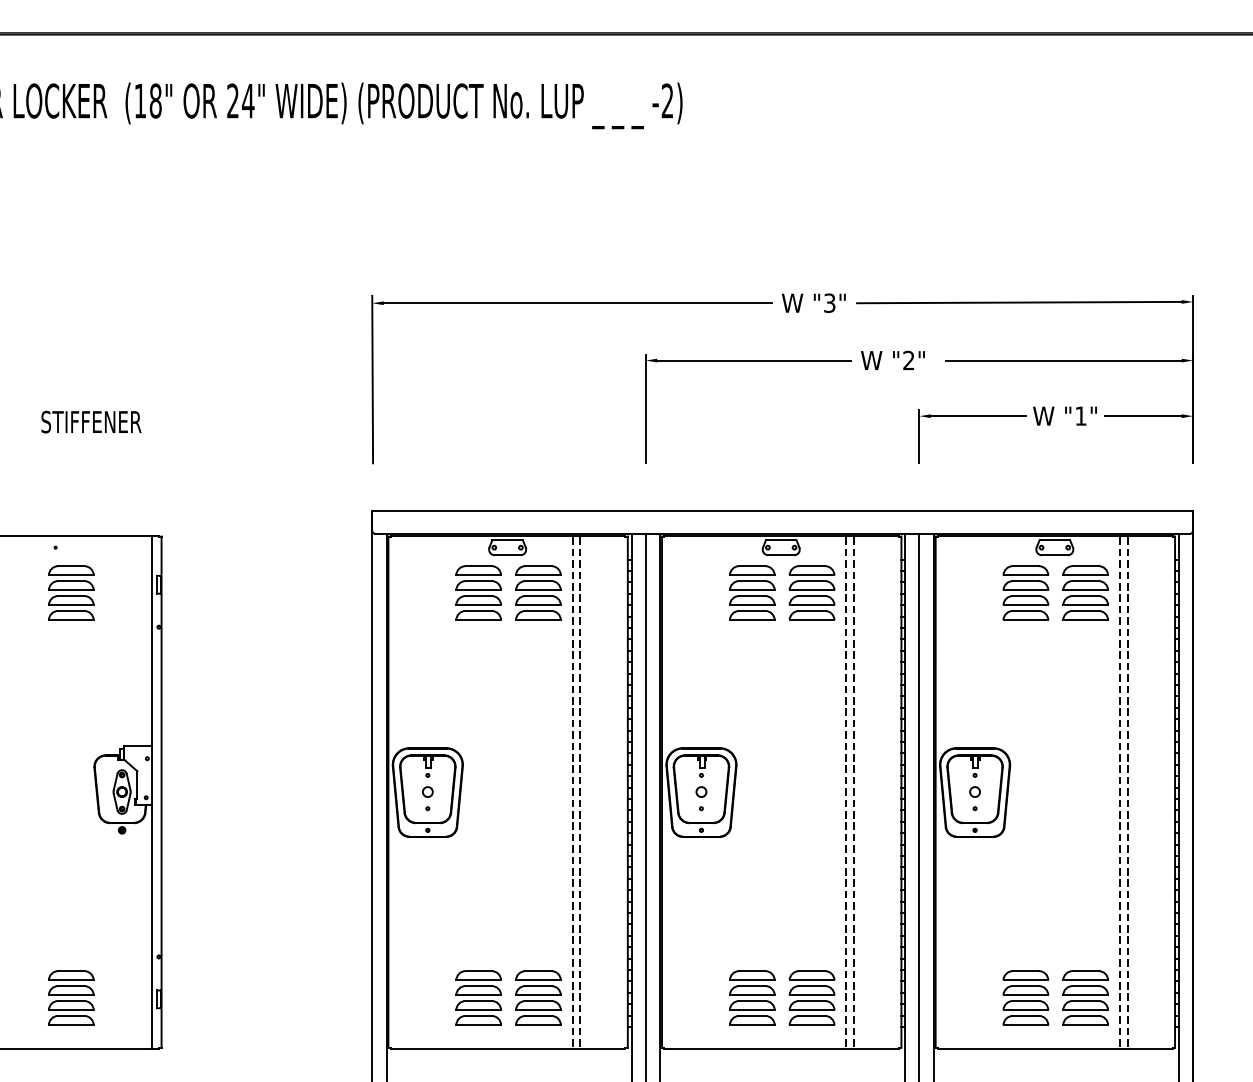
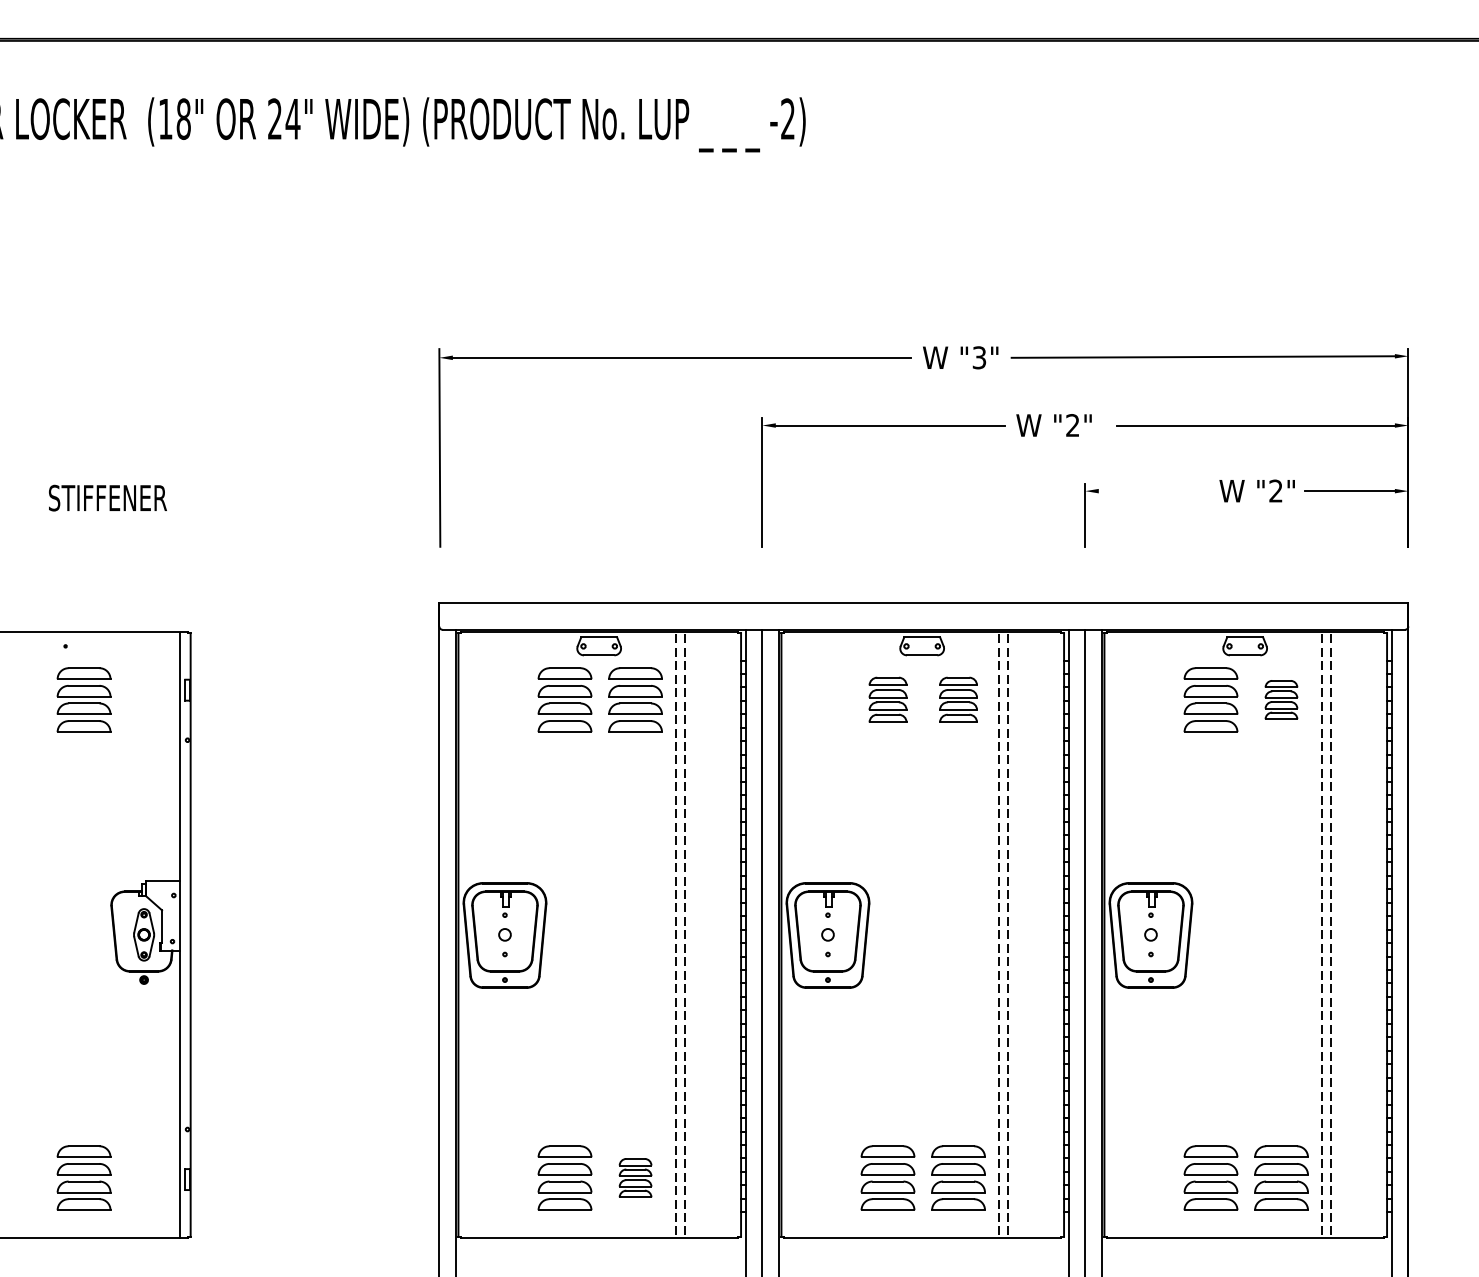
text: (1080, 415) -> (1275, 490), "1" -> "2"
line: (978, 416) -> (1155, 491), removed
part: (752, 592) -> (888, 699), size x0.7
part: (811, 592) -> (957, 699), size x0.7
part: (1085, 592) -> (1281, 699), size x0.6
part: (538, 997) -> (635, 1177), size x0.6

